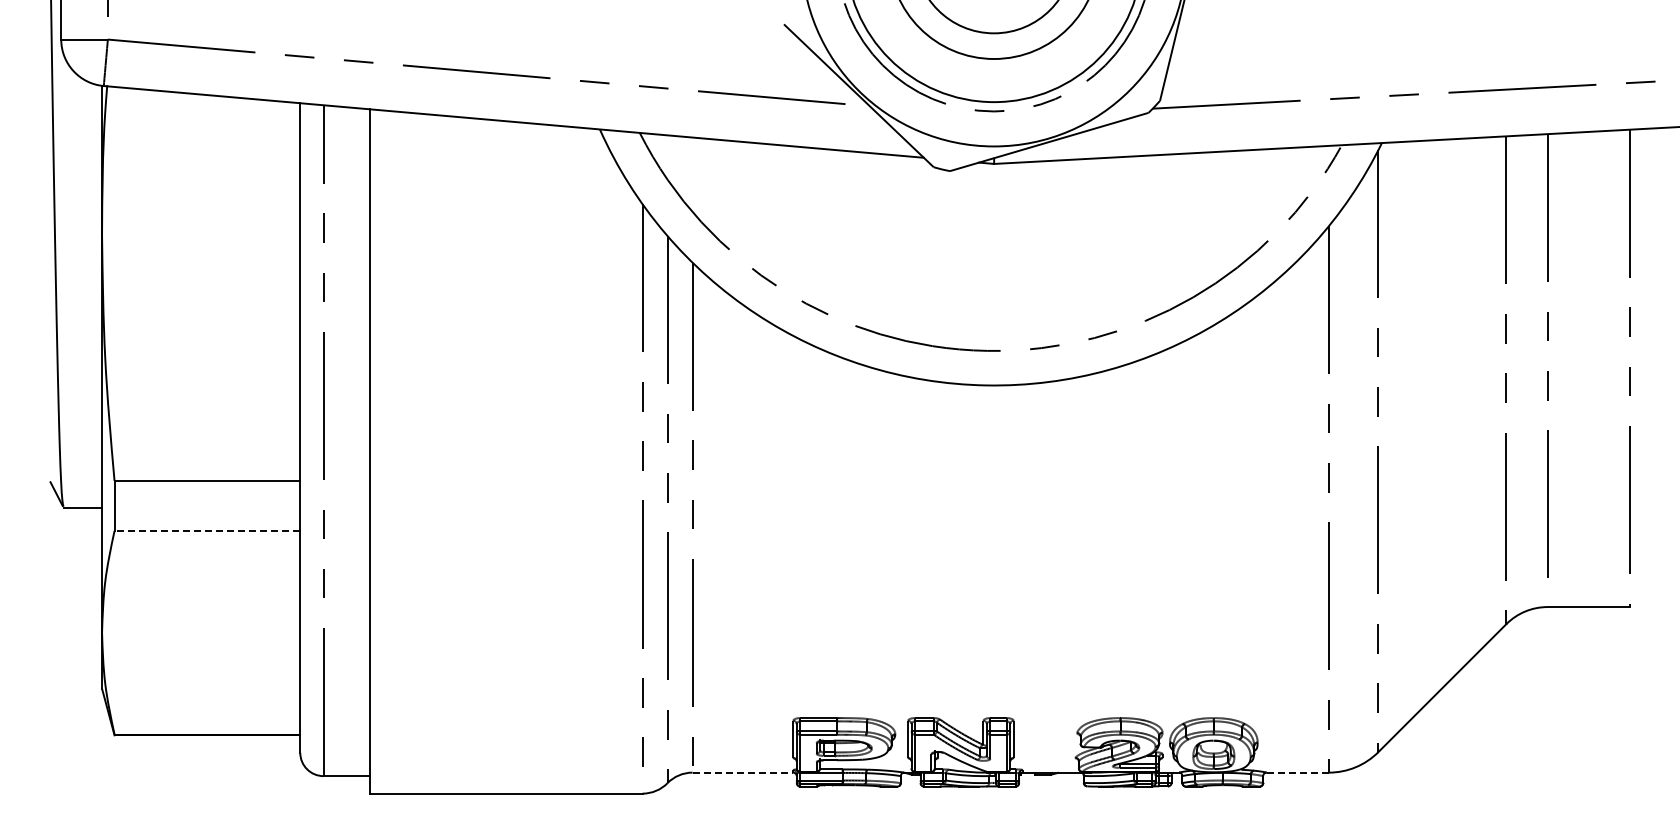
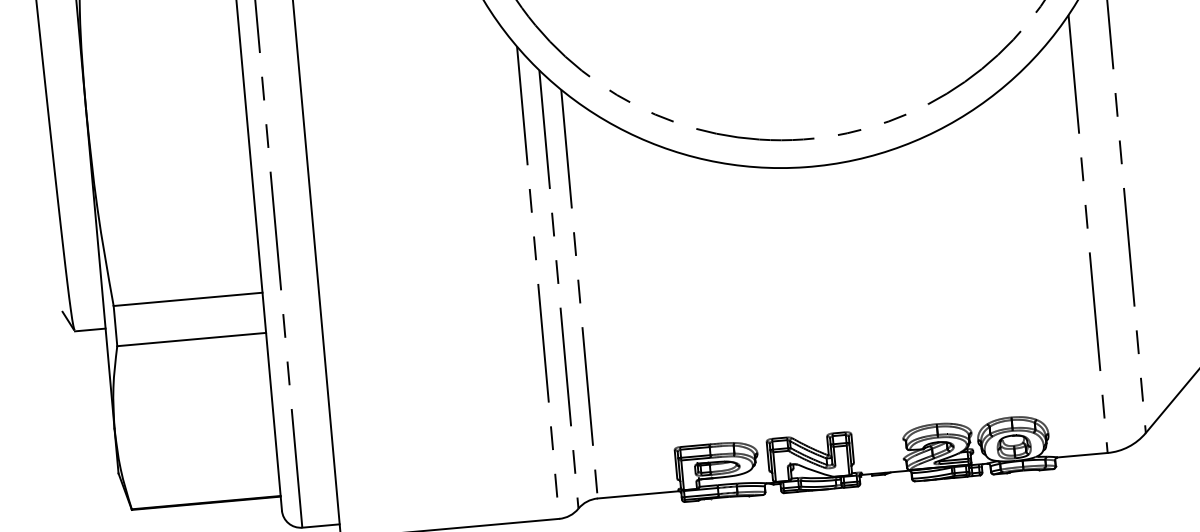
line: (207, 530) -> (191, 339), dashed -> solid
line: (743, 772) -> (638, 494), dashed -> solid
line: (1298, 772) -> (1083, 455), dashed -> solid

